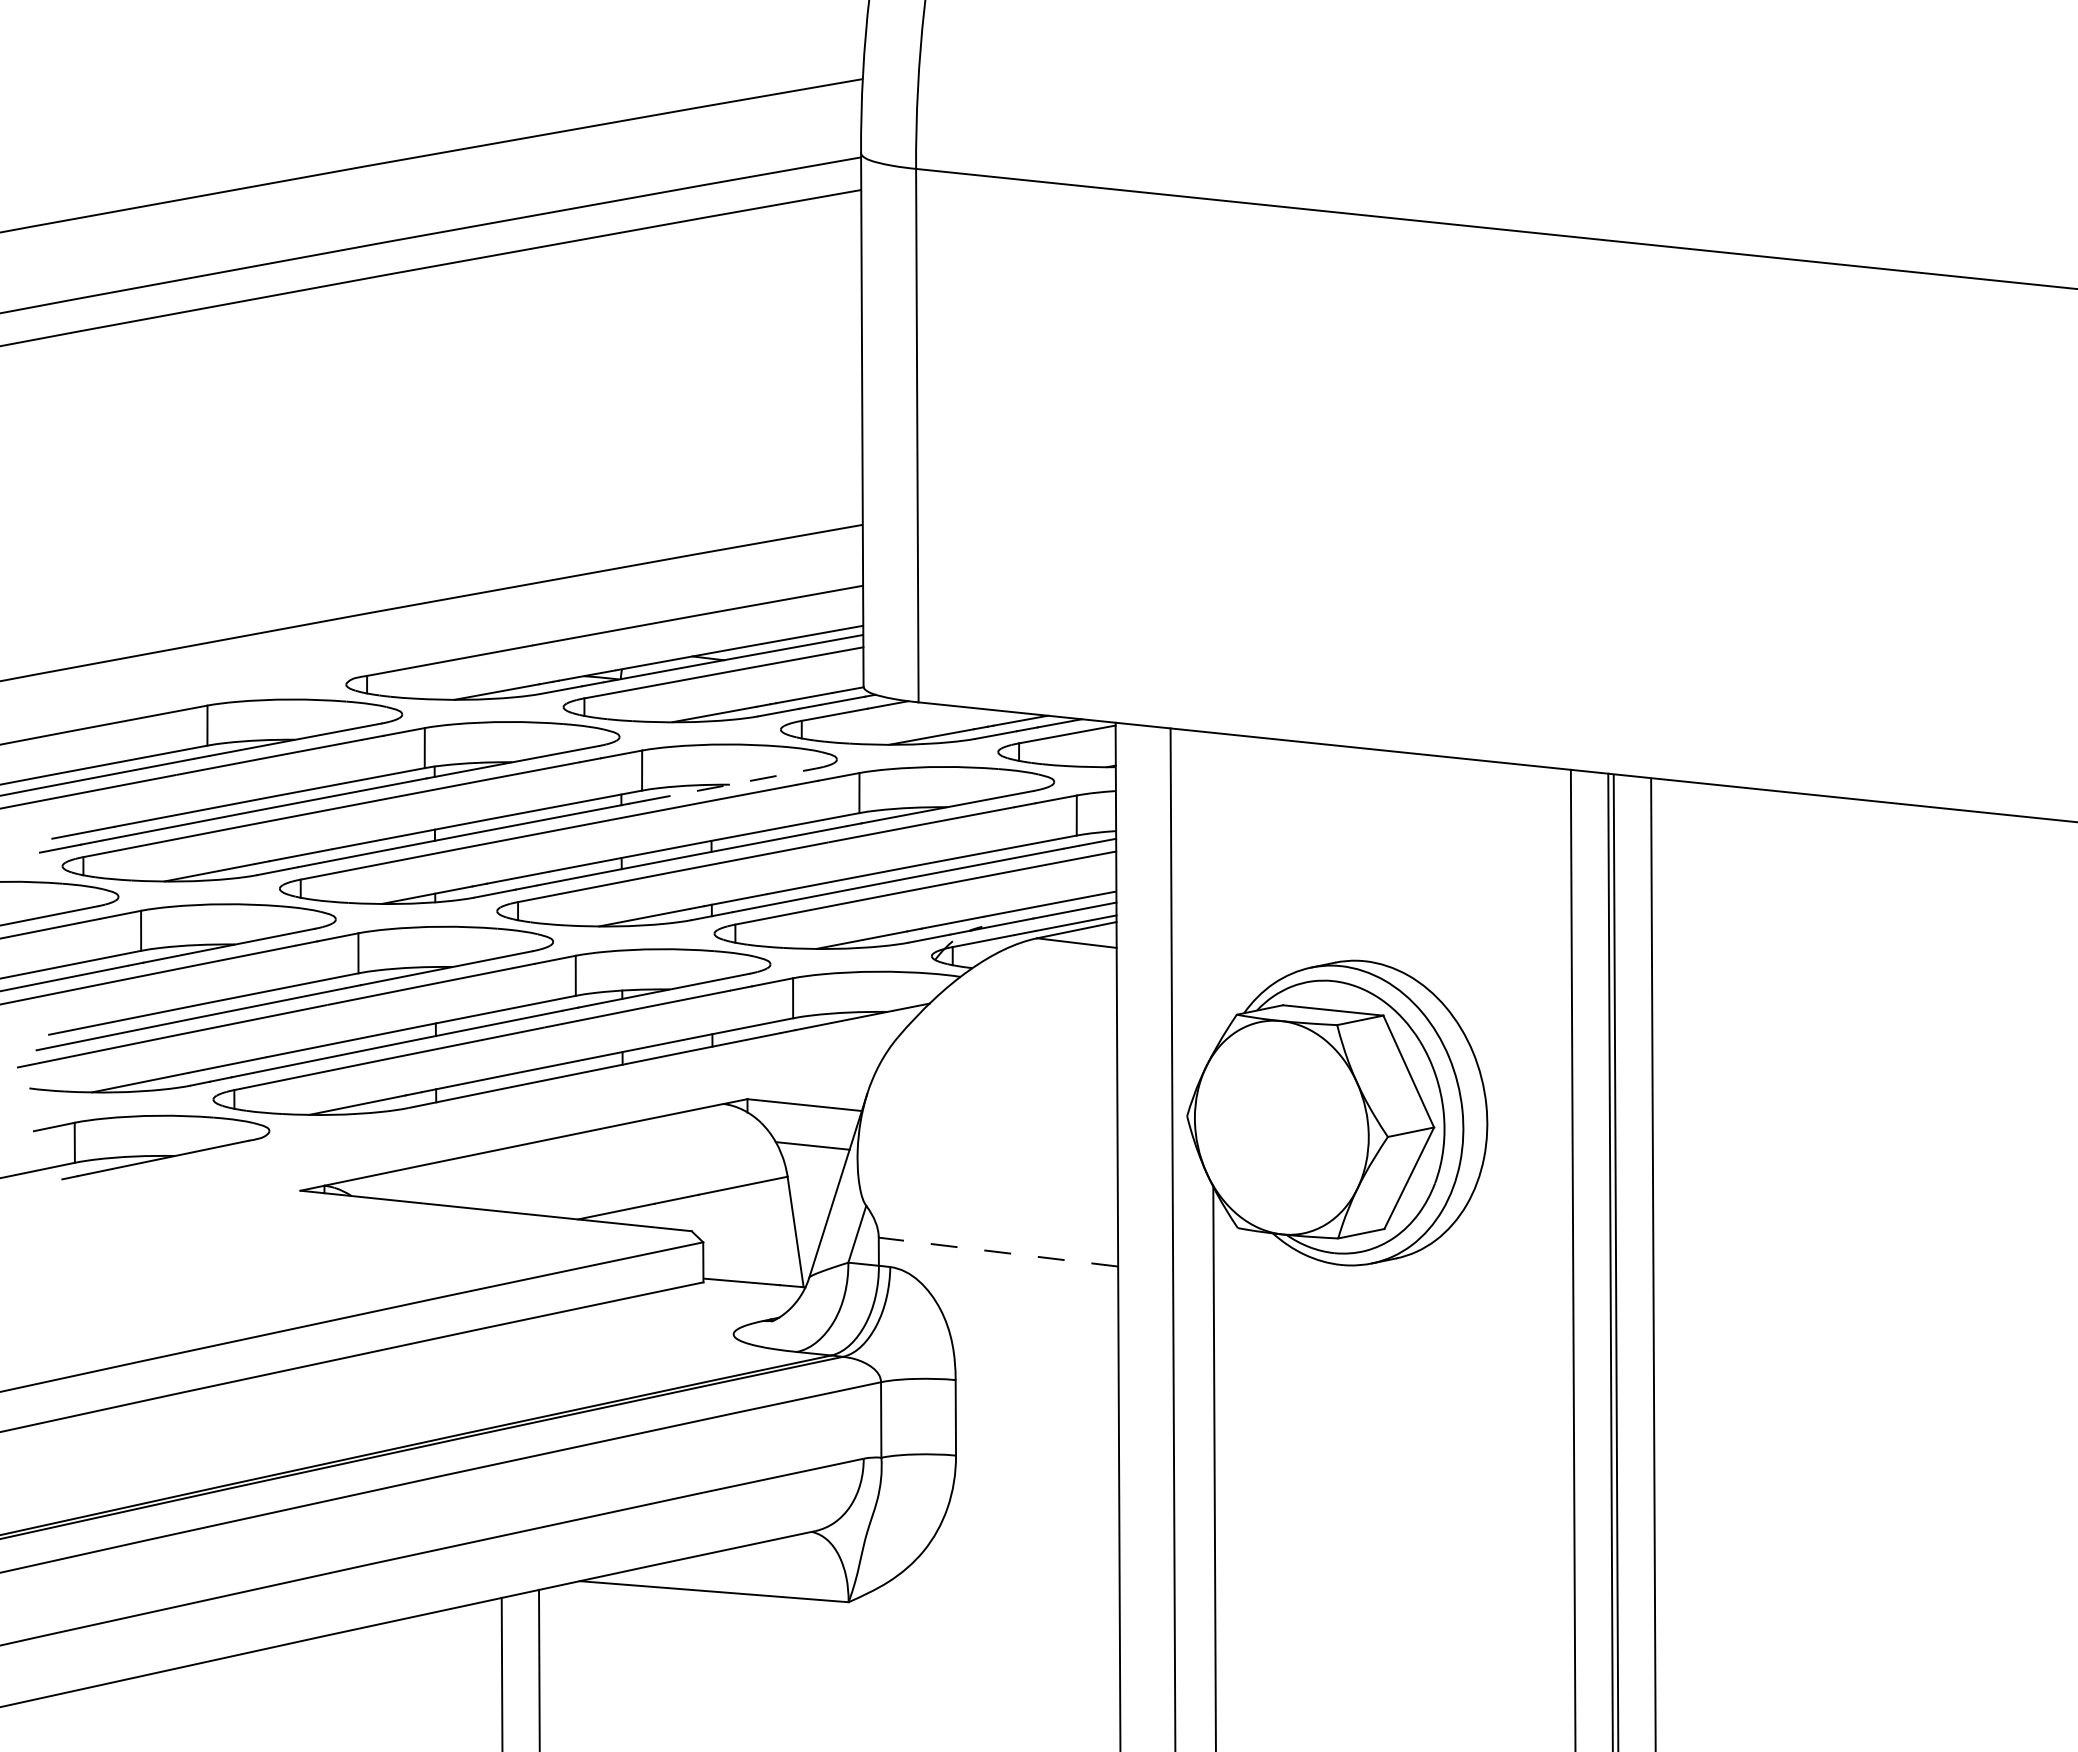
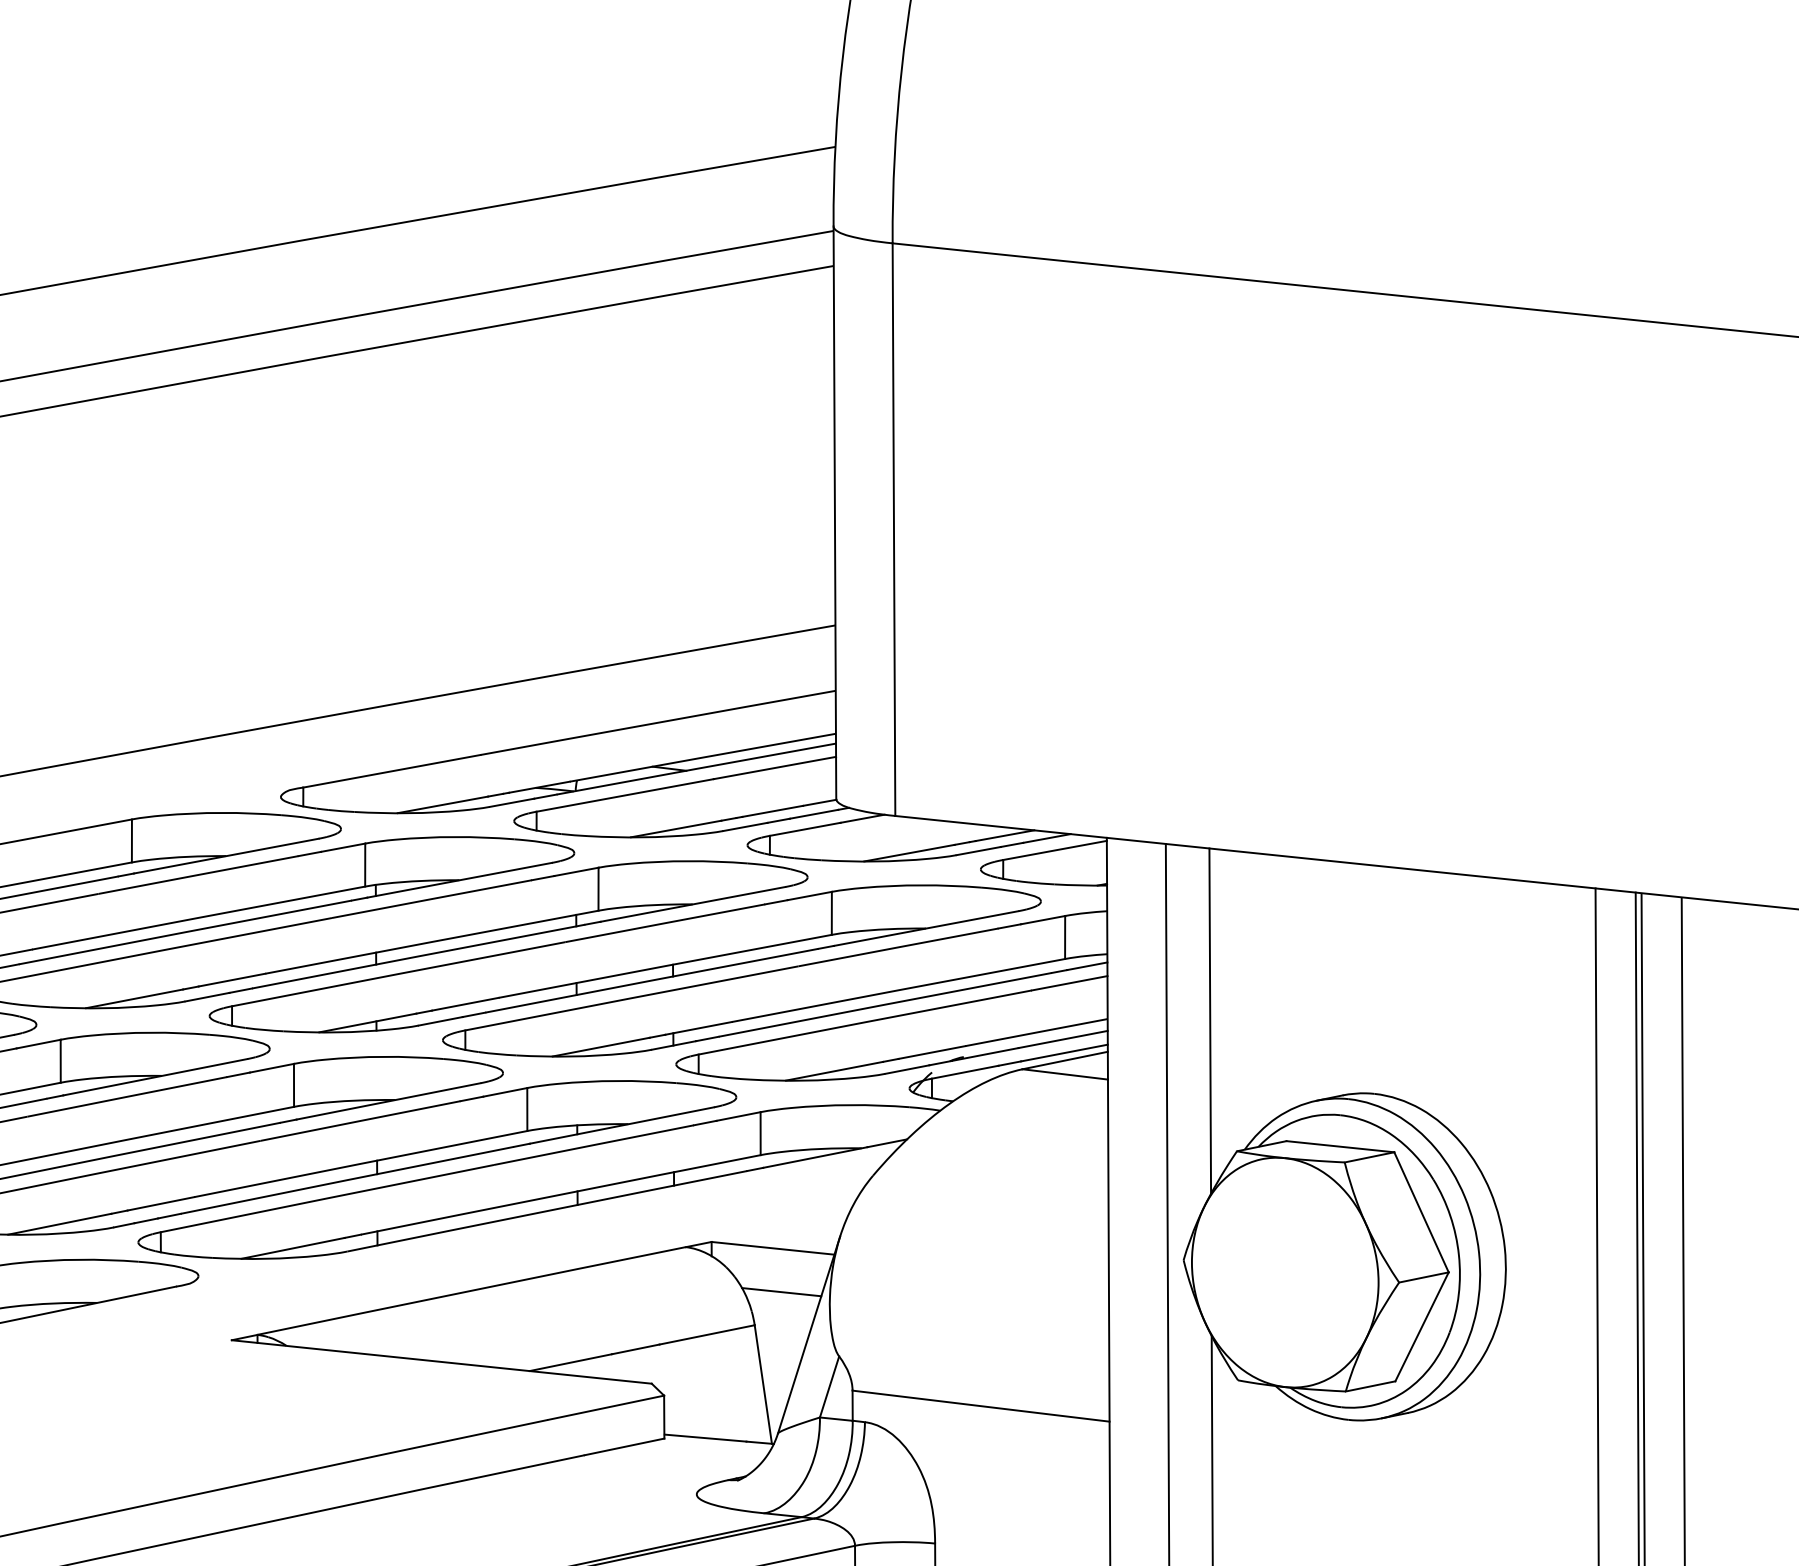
line: (730, 784) -> (693, 904), dashed -> solid
line: (1211, 893) -> (1209, 1021), added
line: (998, 1252) -> (981, 1406), dashed -> solid

